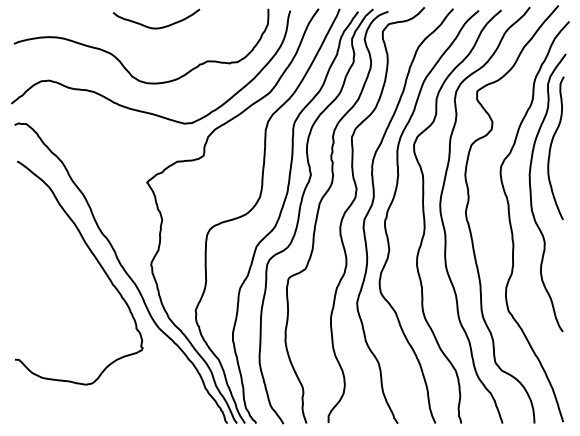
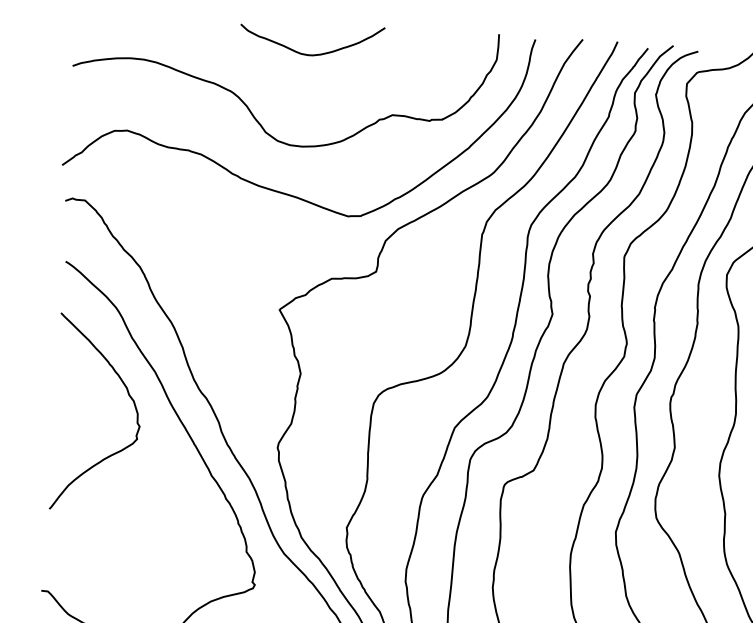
curve: (59, 239) -> (127, 395), added

